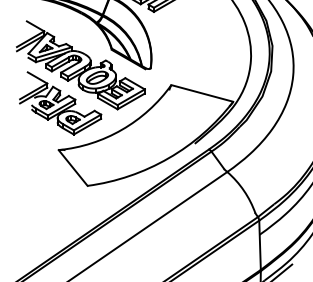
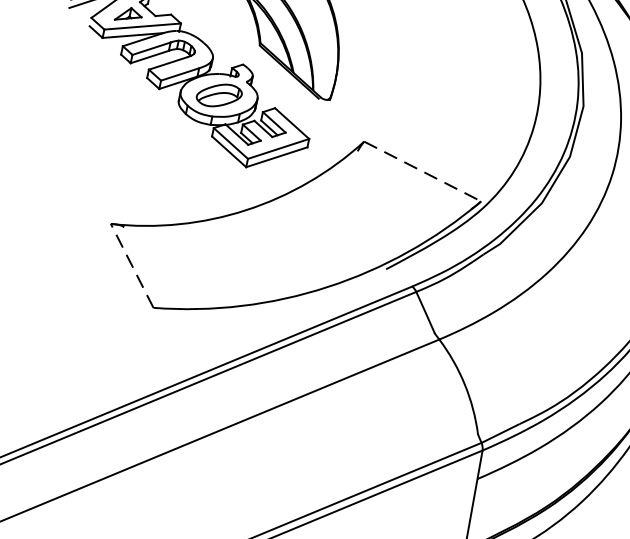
line: (202, 93) -> (423, 171), solid -> dashed
part: (60, 103) -> (134, 131), removed
line: (73, 168) -> (132, 267), solid -> dashed

